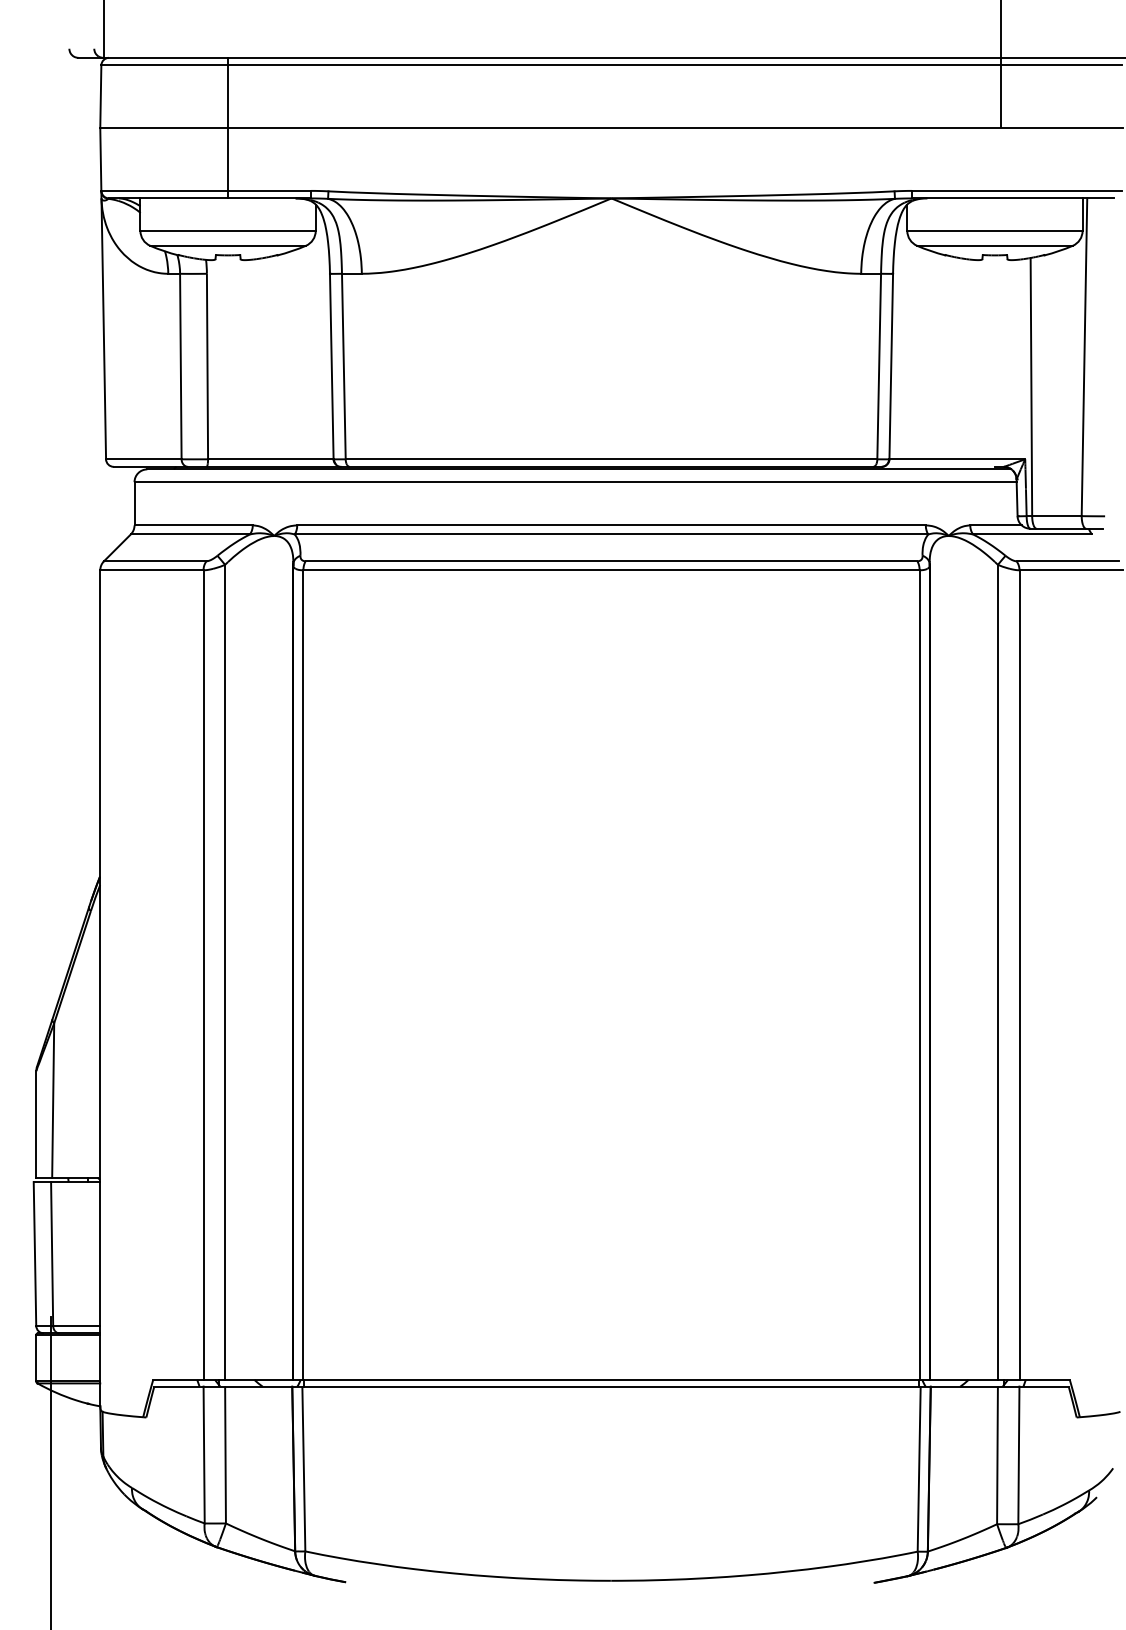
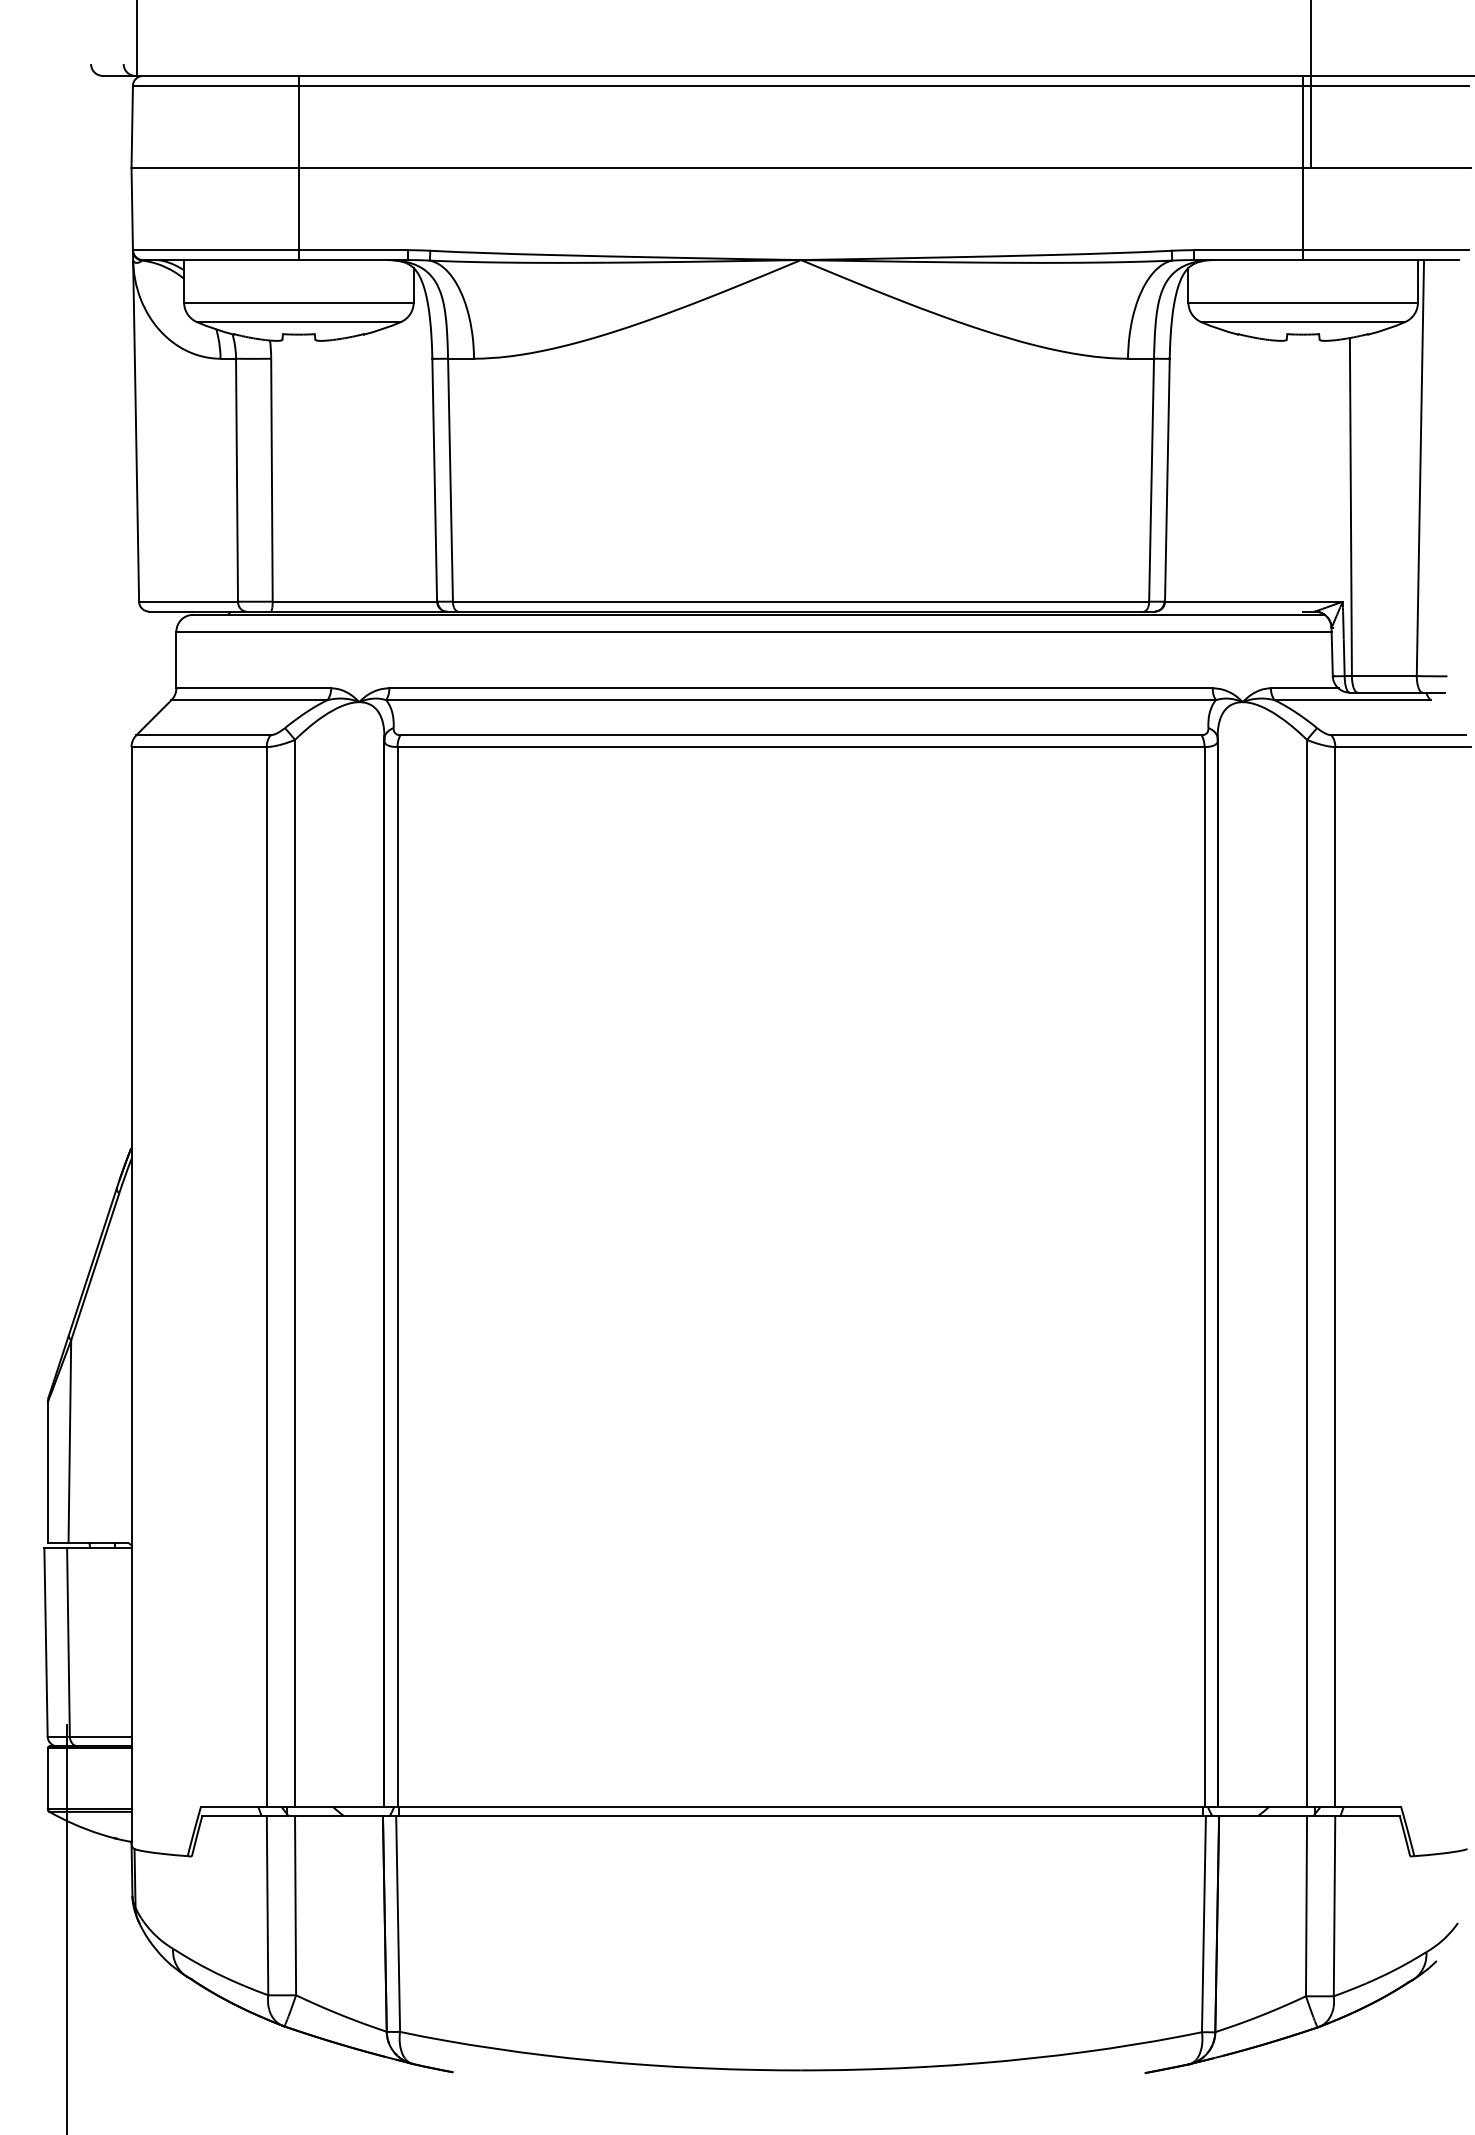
line: (995, 127) -> (1303, 167), added

